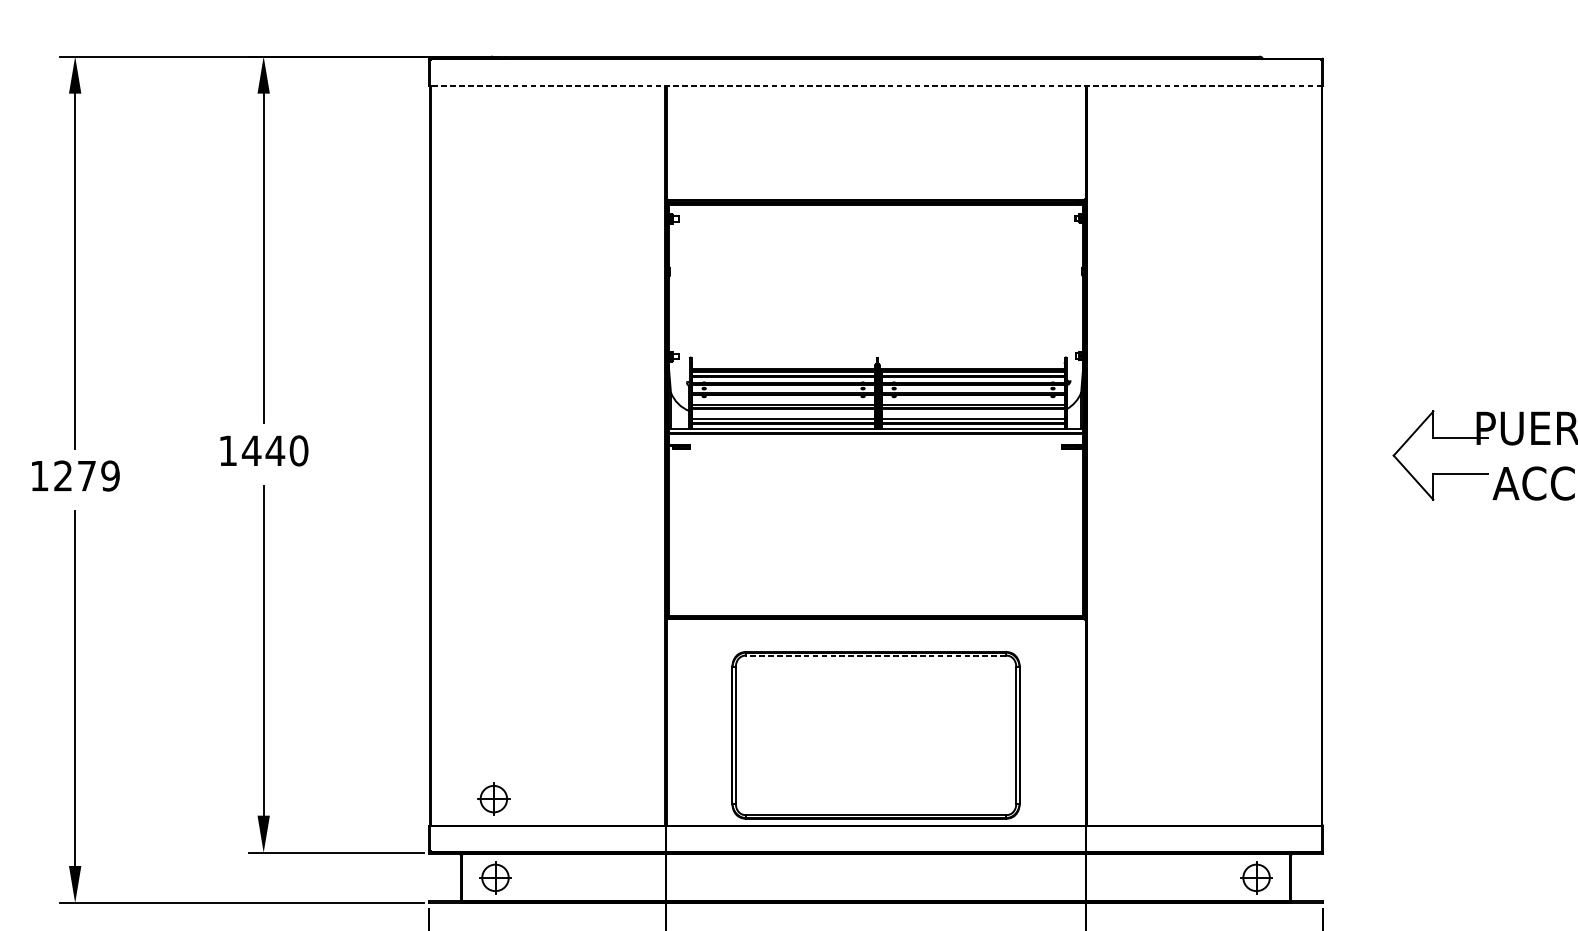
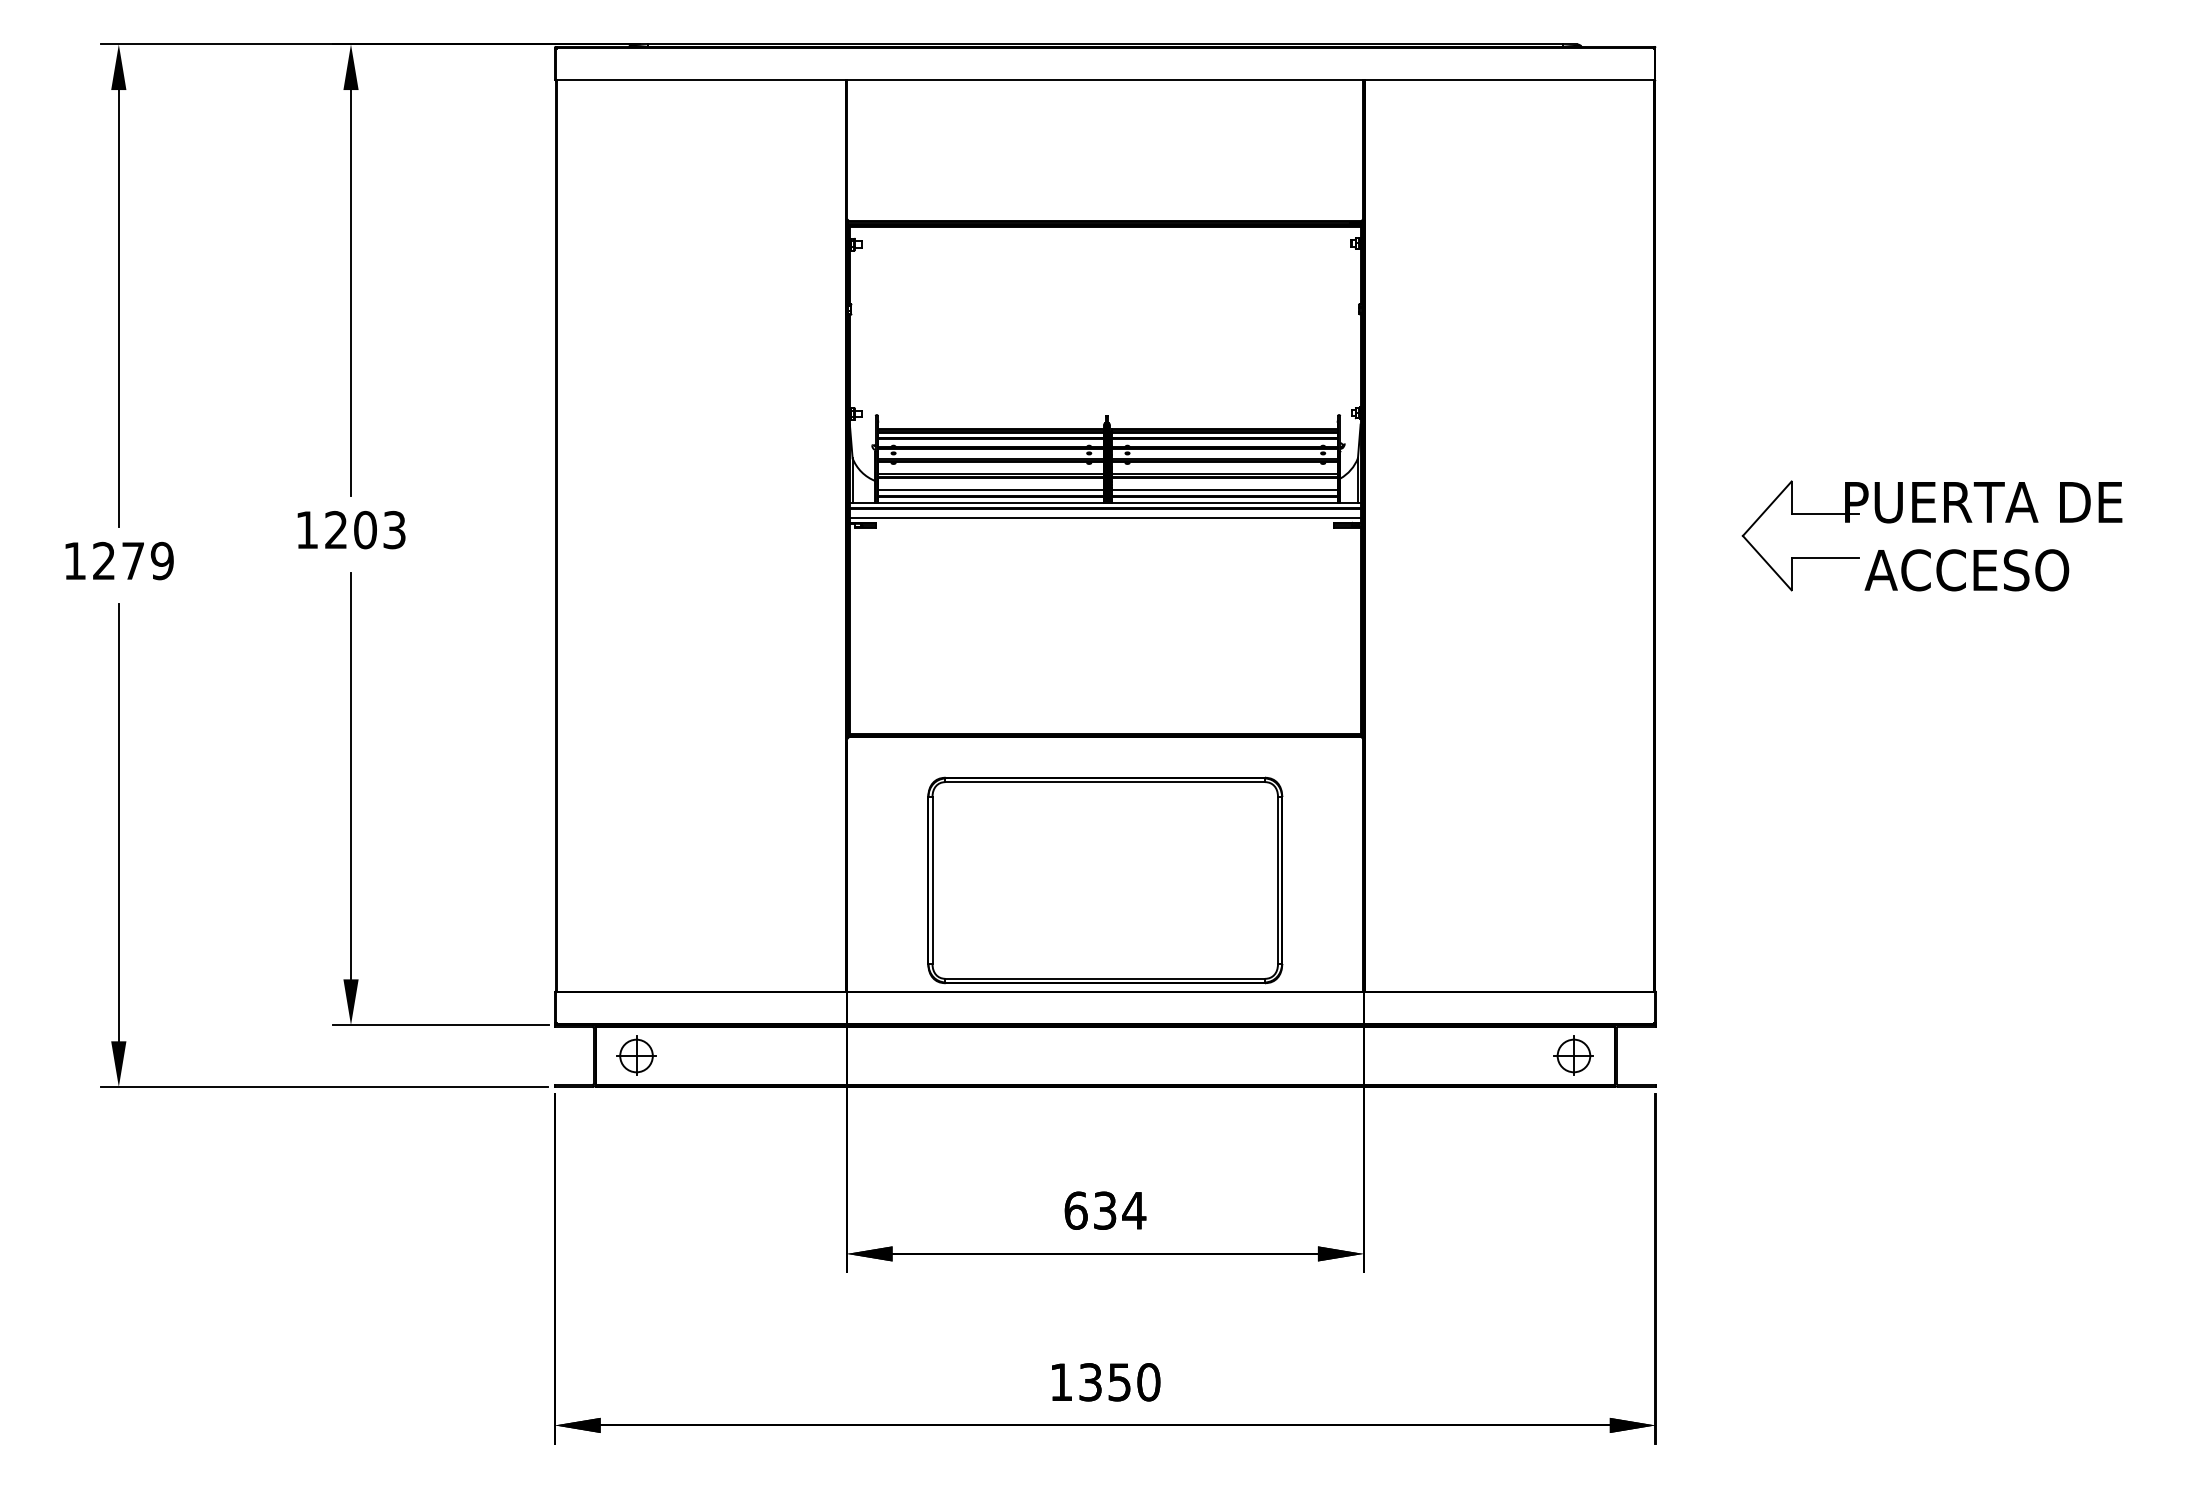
line: (875, 85) -> (1104, 80), dashed -> solid
line: (875, 441) -> (1104, 518), added
text: (275, 450) -> (365, 529), 1440 -> 1203
line: (876, 655) -> (1105, 782), dashed -> solid
part: (493, 798) -> (634, 958), removed

